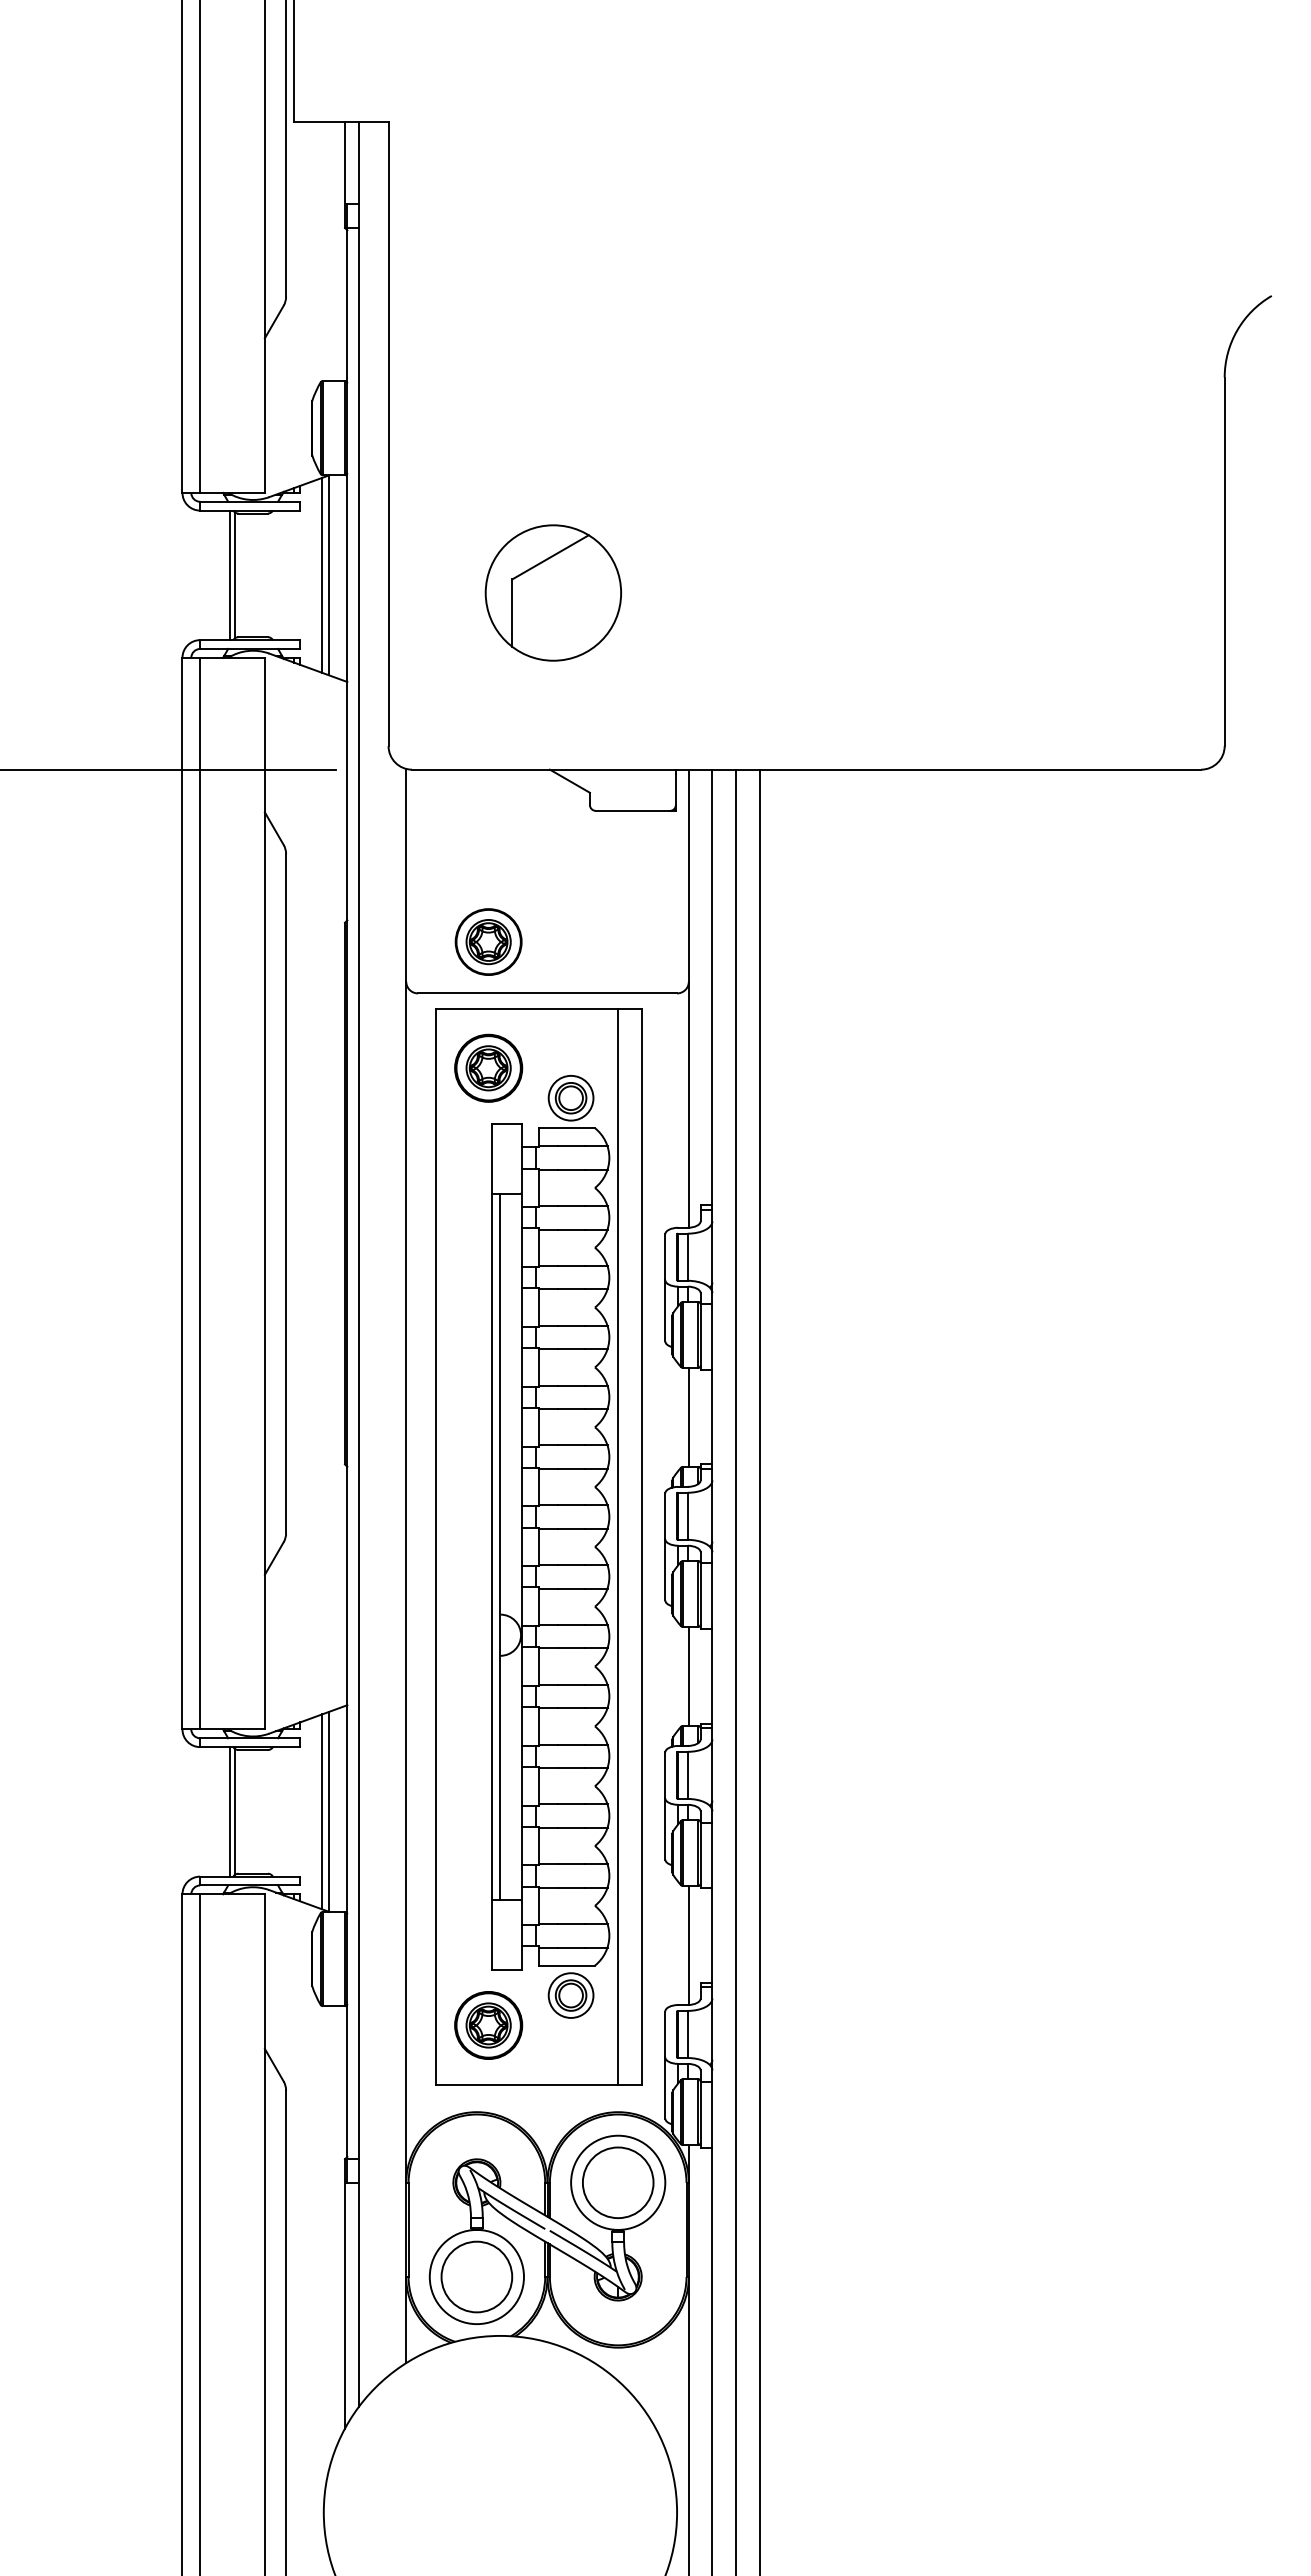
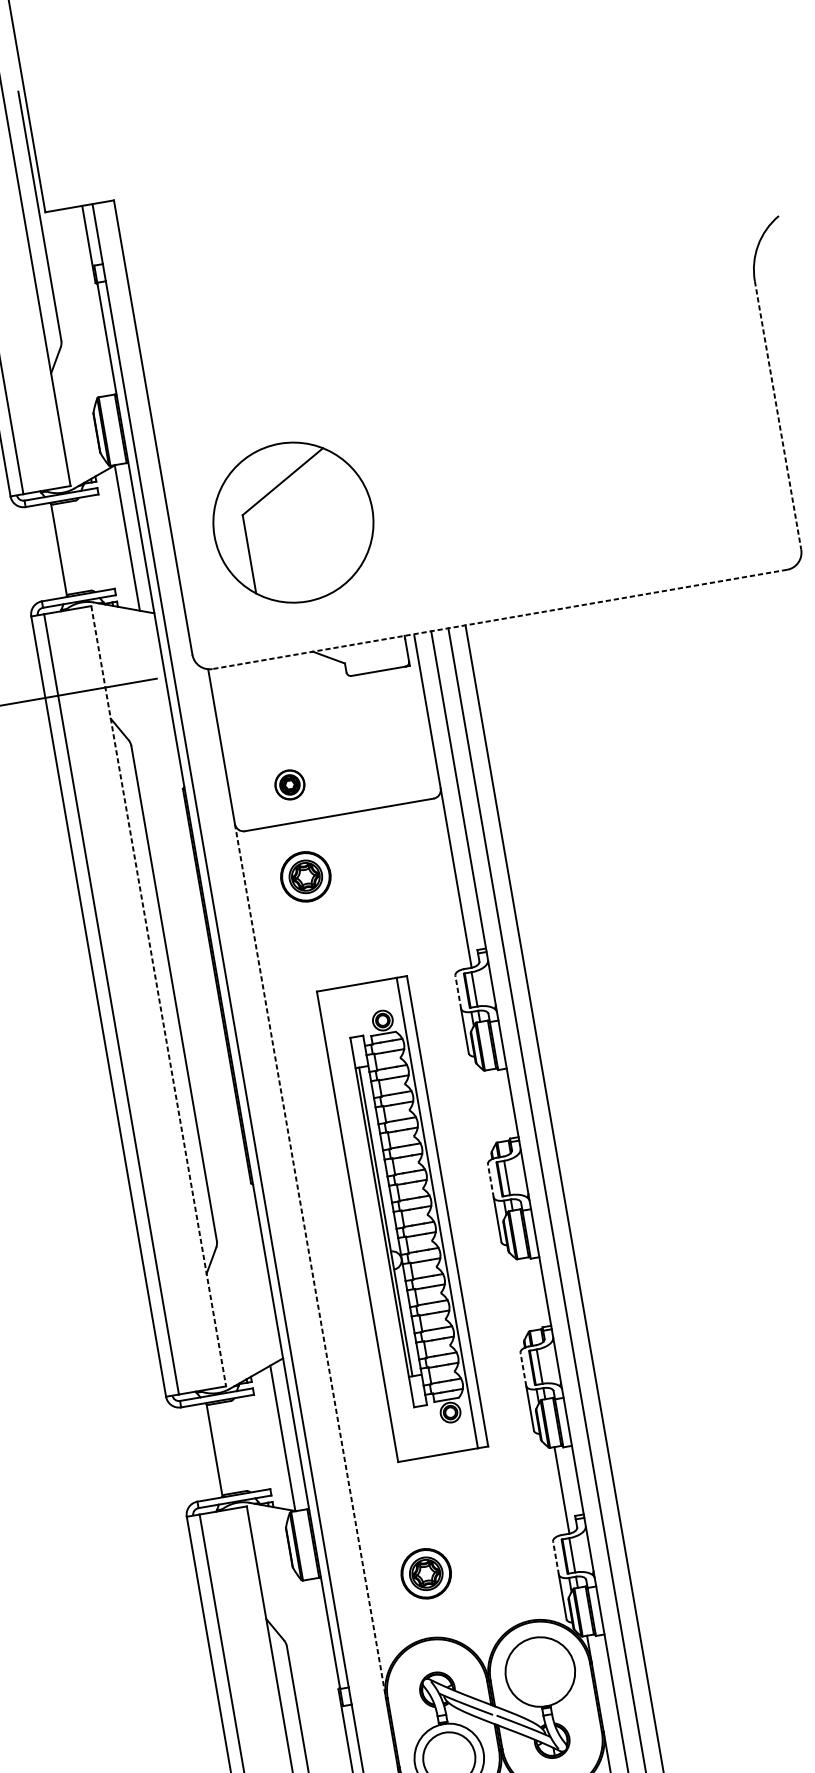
line: (1224, 562) -> (778, 416), solid -> dashed
line: (322, 574) -> (122, 538), removed
line: (229, 575) -> (55, 550), removed
part: (552, 592) -> (292, 522), size x1.6
line: (806, 769) -> (499, 619), solid -> dashed
part: (488, 941) -> (289, 784), size x0.6
line: (264, 1193) -> (158, 996), solid -> dashed
line: (665, 1257) -> (458, 992), solid -> dashed
line: (688, 1416) -> (495, 1105), removed
line: (665, 1516) -> (490, 1180), solid -> dashed
part: (538, 1546) -> (402, 1218), size x0.6
line: (406, 1582) -> (310, 1261), solid -> dashed
line: (688, 1675) -> (527, 1293), removed
line: (665, 1775) -> (523, 1369), solid -> dashed
line: (229, 1811) -> (210, 1450), removed
line: (322, 1811) -> (278, 1438), removed
line: (665, 2034) -> (556, 1558), solid -> dashed
circle: (618, 2182) -> (540, 1671), removed

